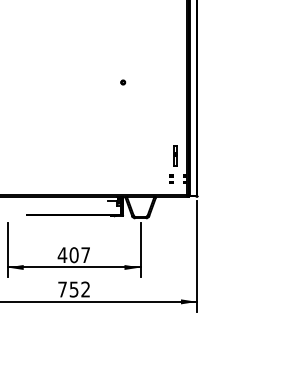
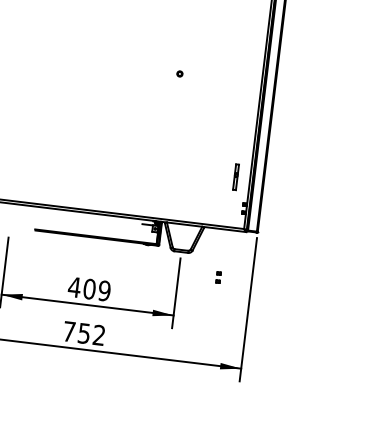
part: (171, 178) -> (218, 276), moved
text: (85, 255) -> (104, 291), 407 -> 409

